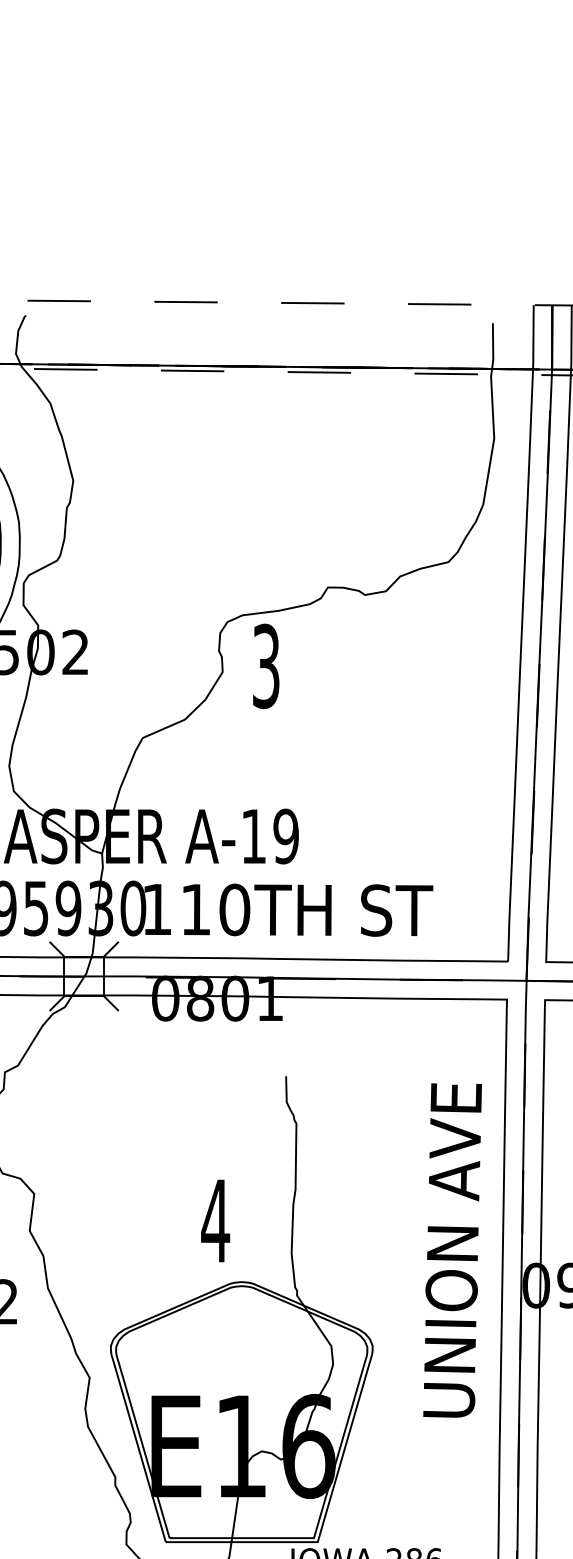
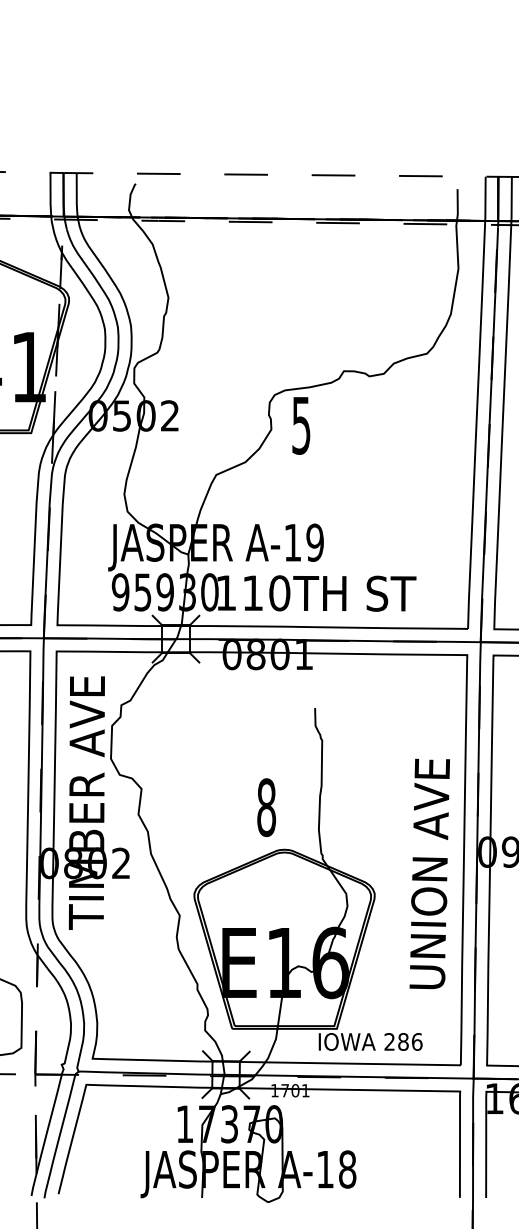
text: (266, 666) -> (301, 425), 3 -> 5
text: (215, 1220) -> (266, 807), 4 -> 8
text: (452, 1249) -> (429, 873), moved

